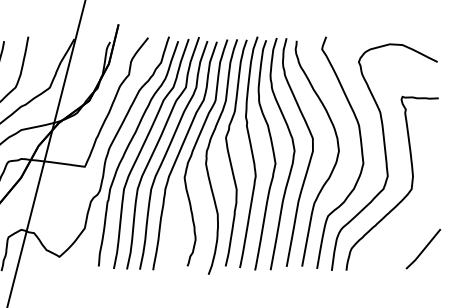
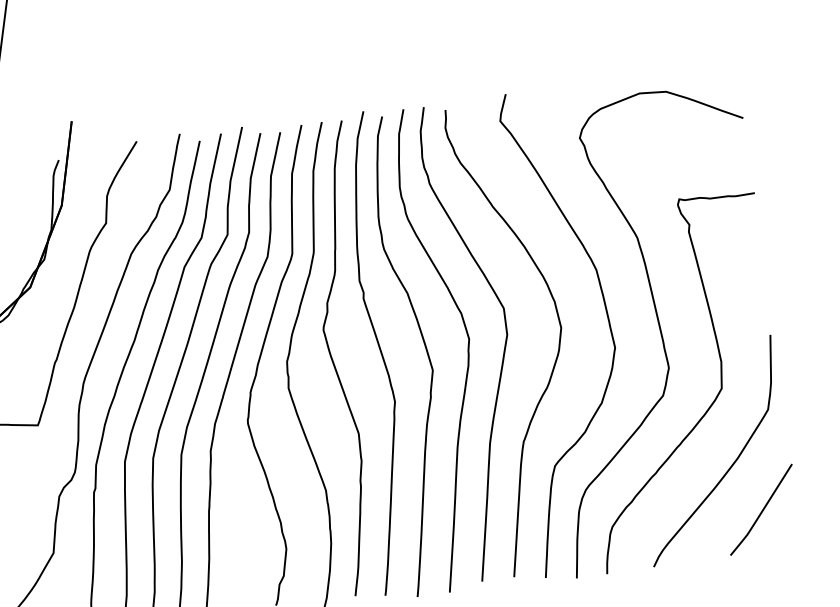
curve: (411, 225) -> (730, 463), added

